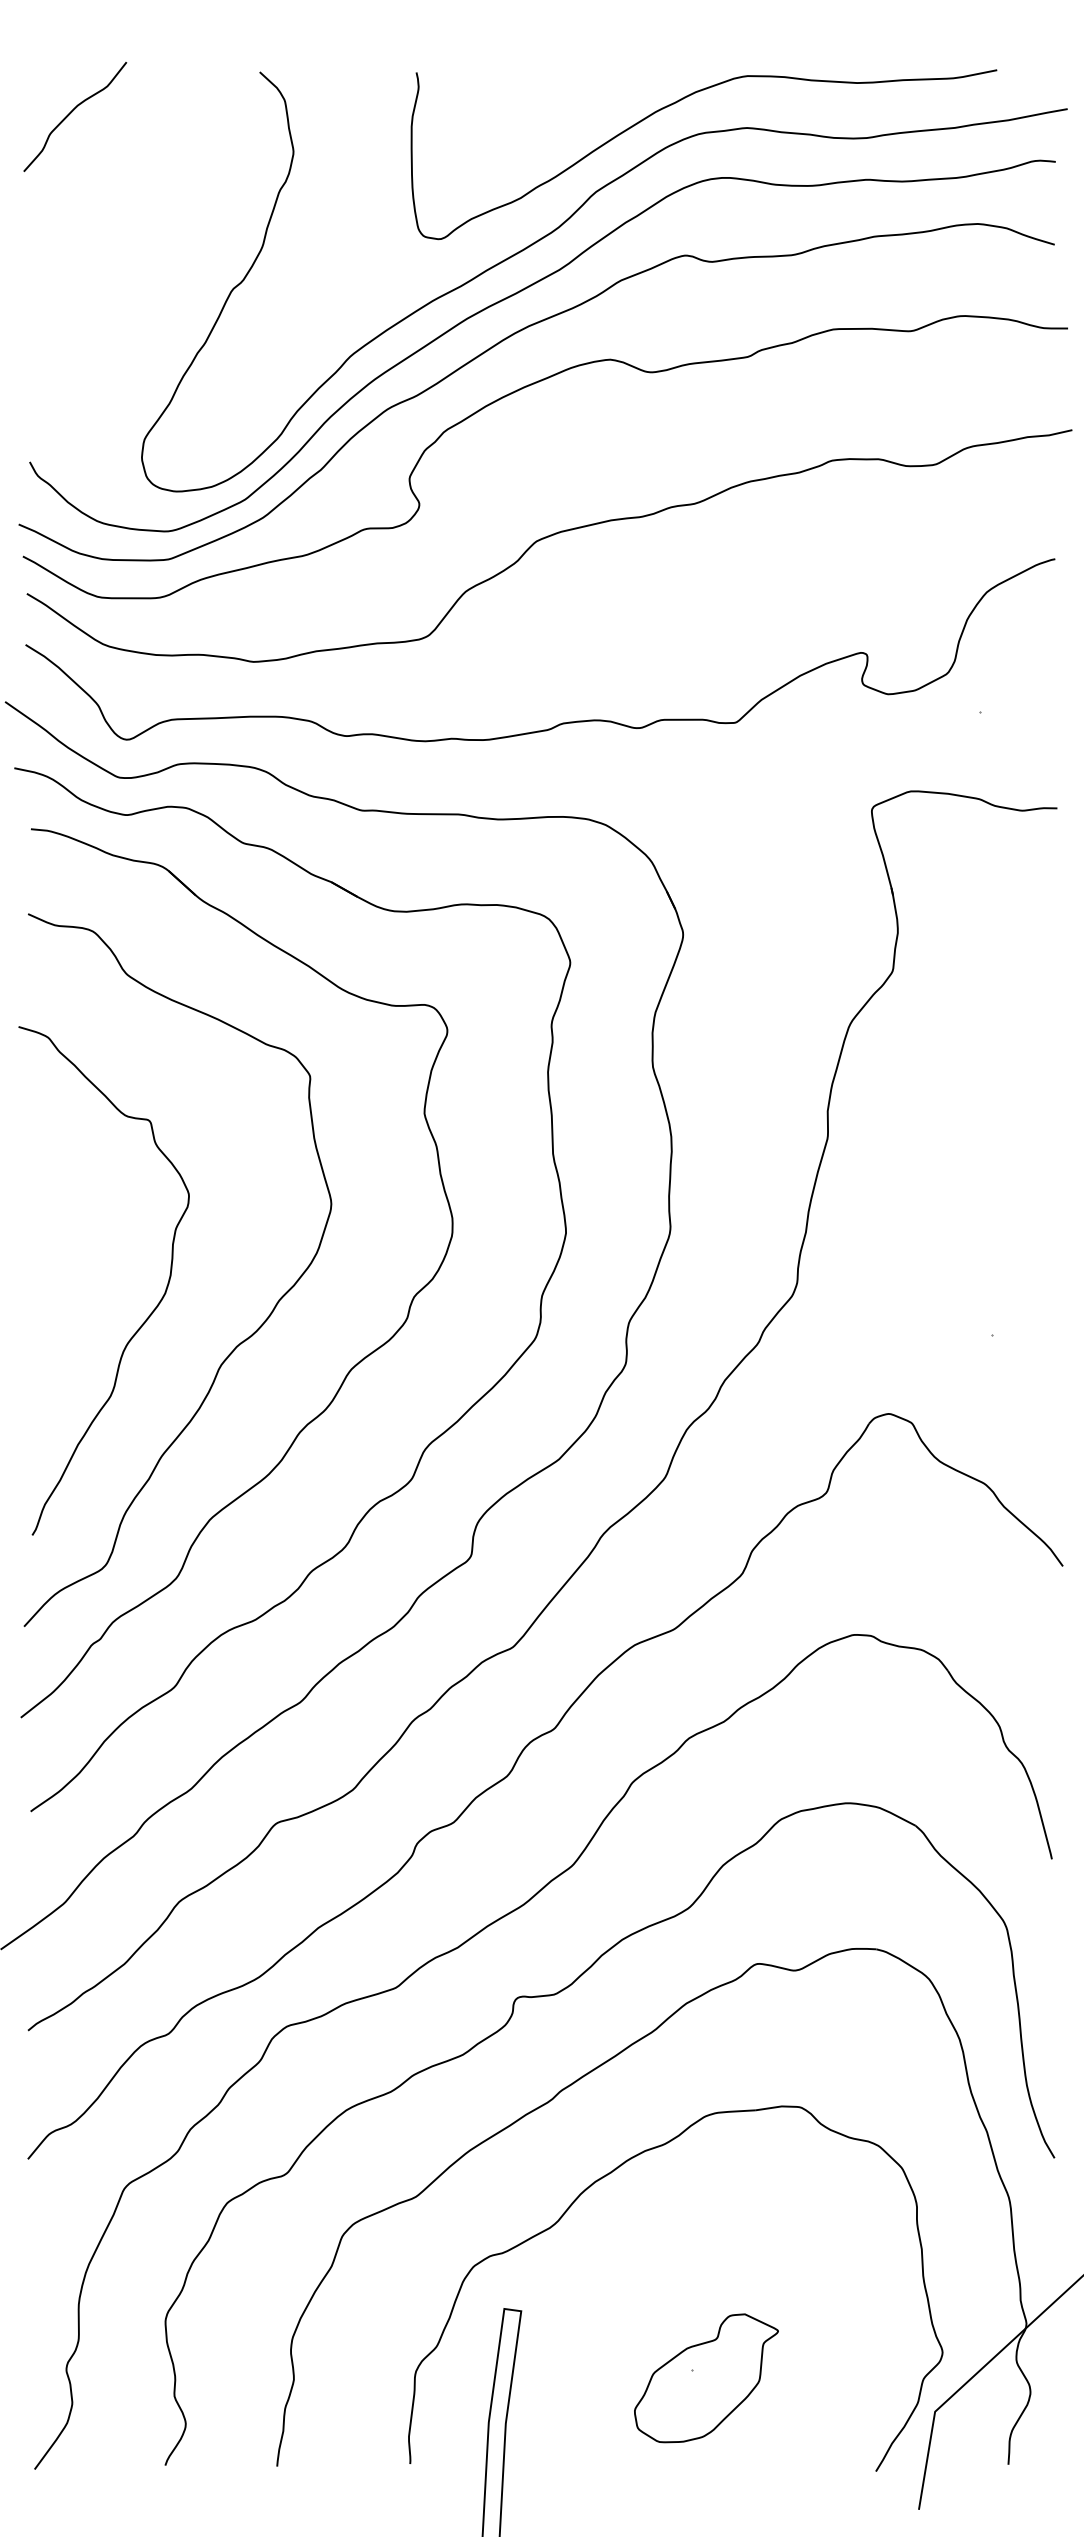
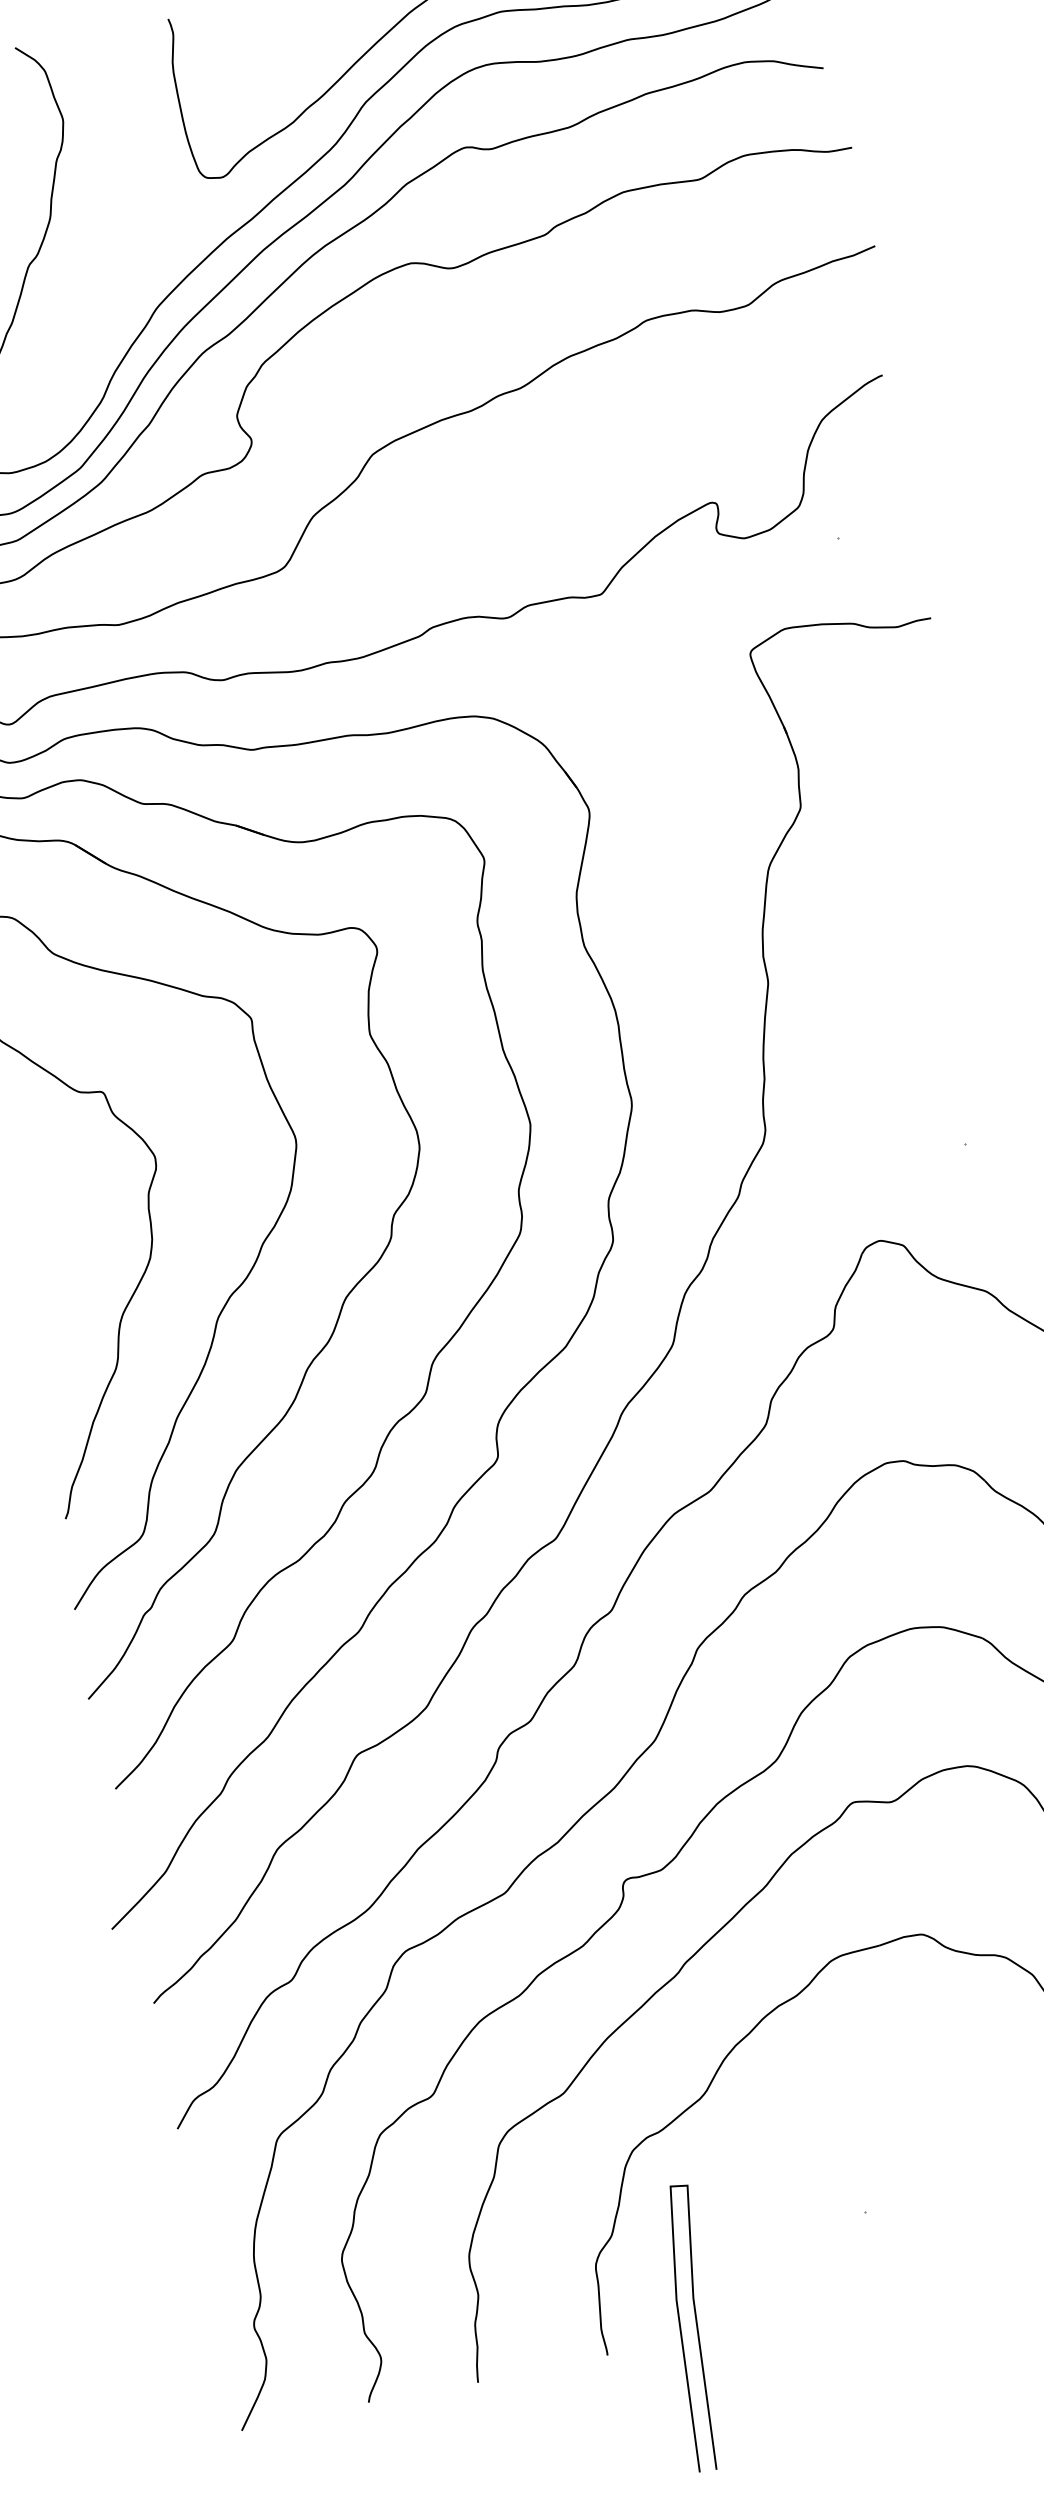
part: (706, 2378) -> (880, 2216), removed

